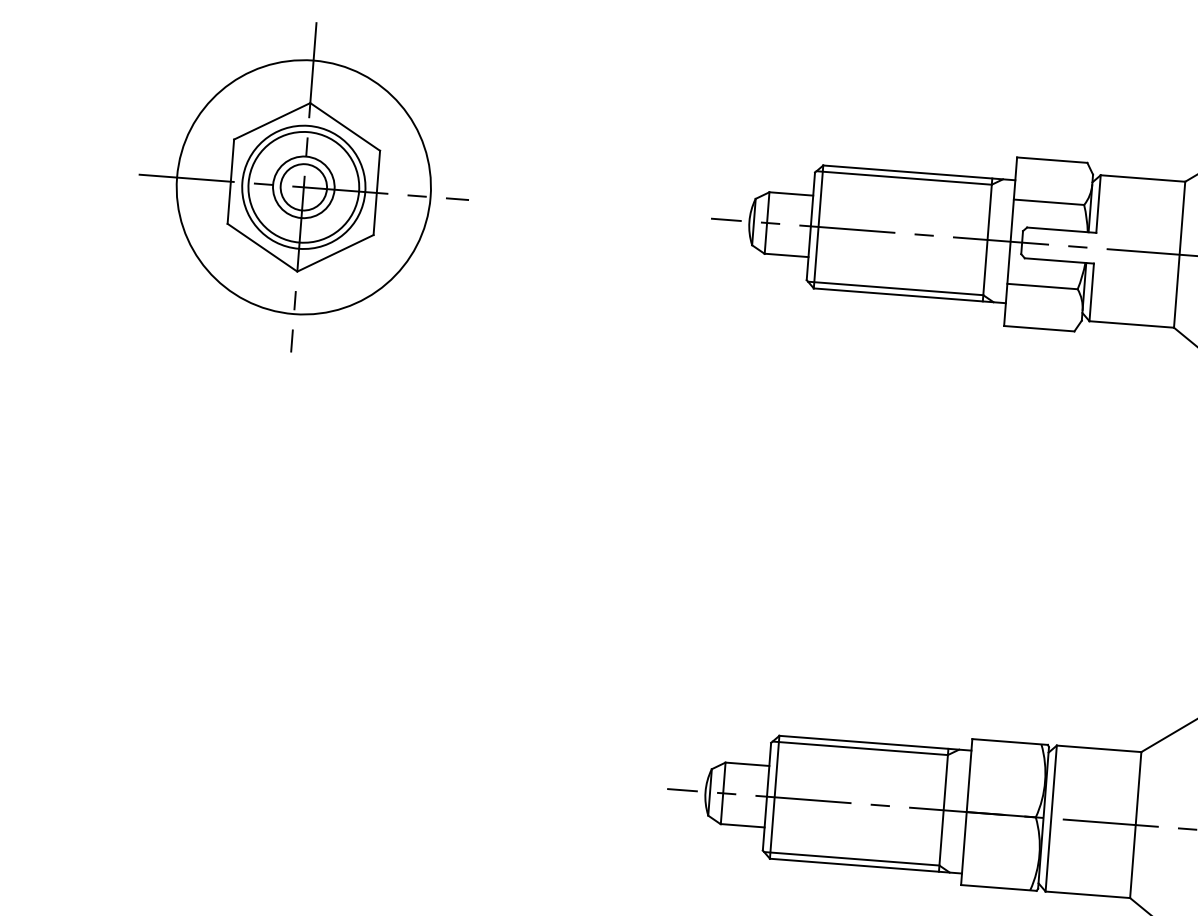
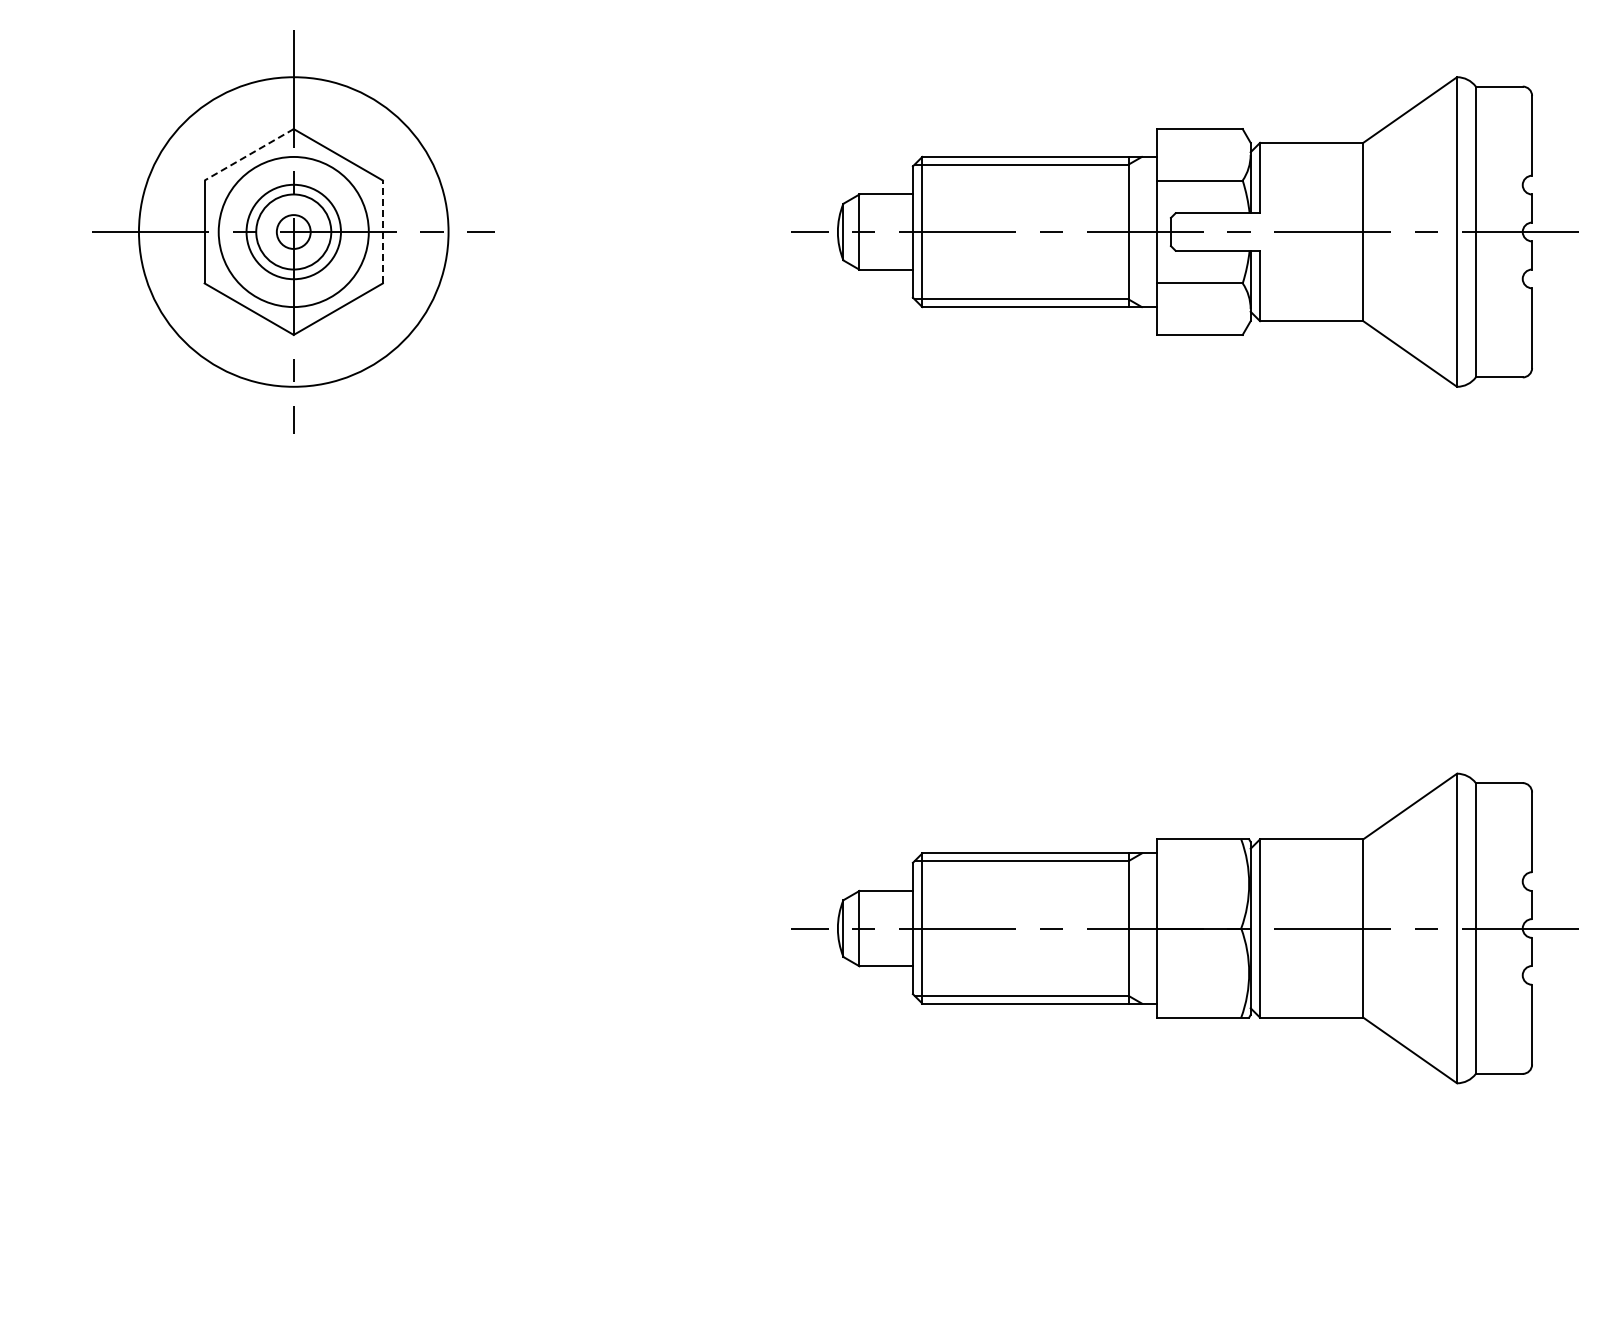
line: (271, 121) -> (248, 155), solid -> dashed
circle: (303, 186) -> (293, 231), size x0.6
circle: (303, 186) -> (293, 231), size x0.7
line: (376, 192) -> (382, 231), solid -> dashed

